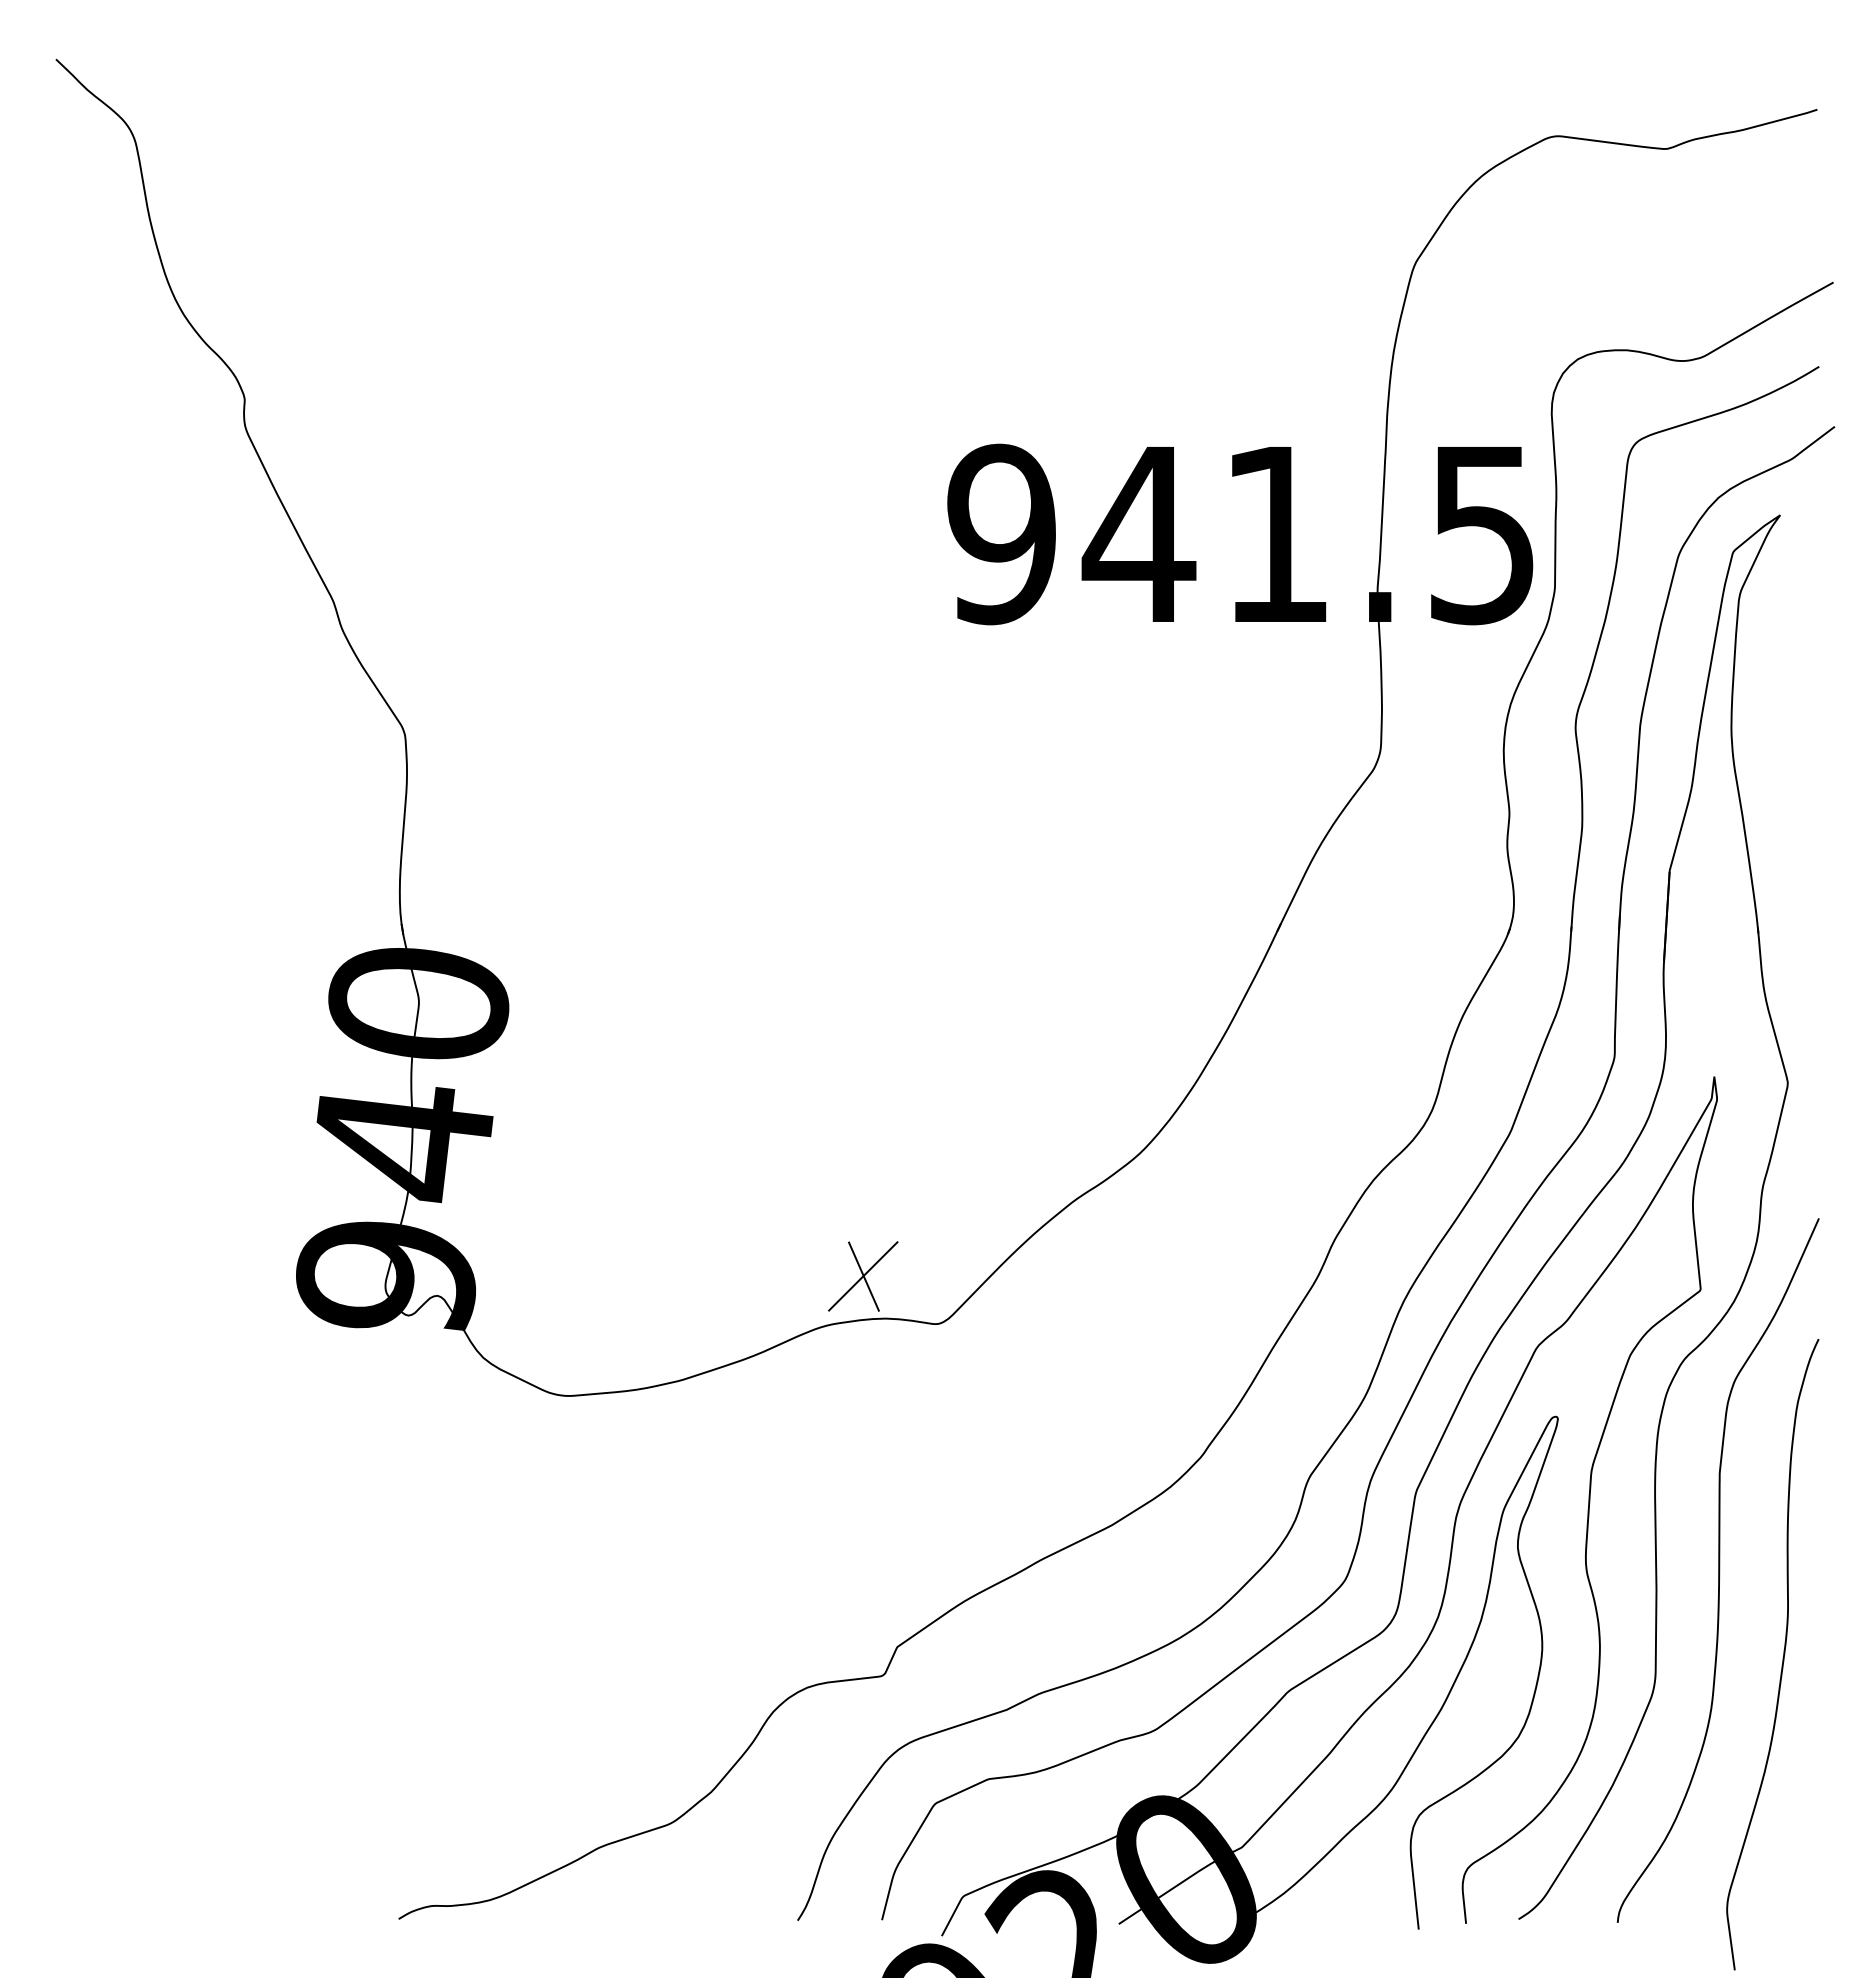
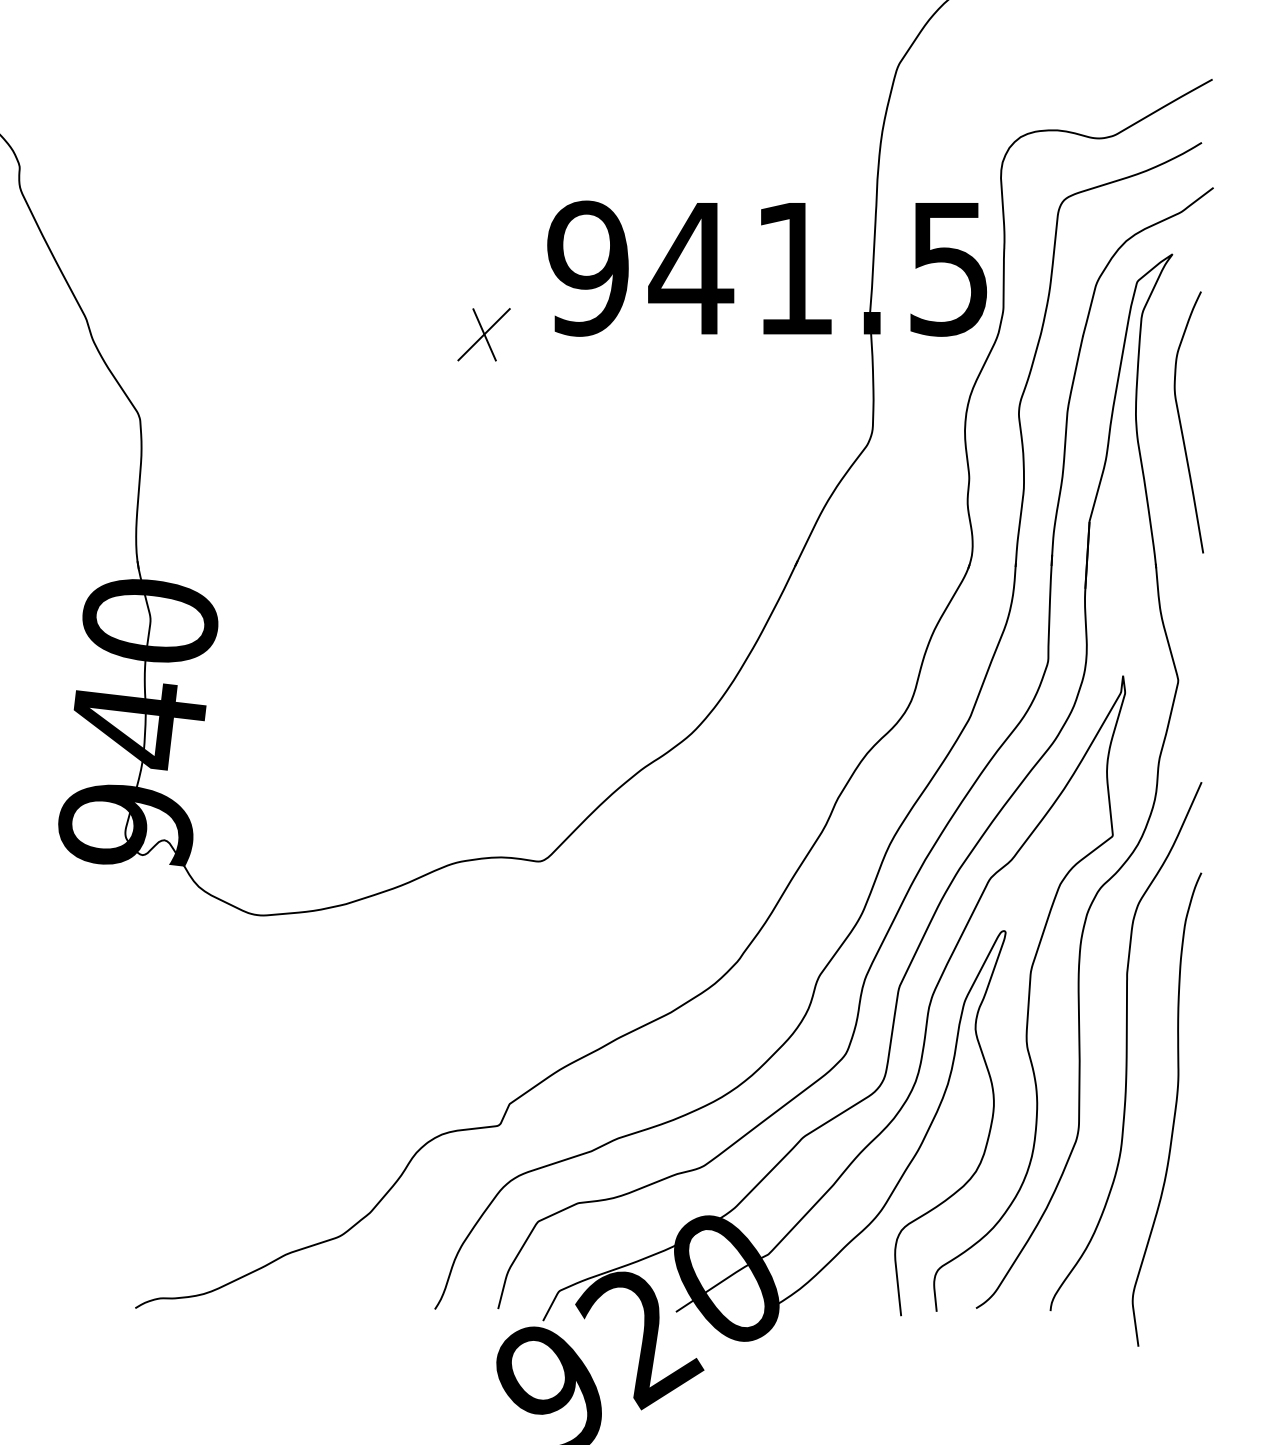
curve: (1791, 739) -> (1181, 422), added
part: (863, 1276) -> (484, 334), moved

